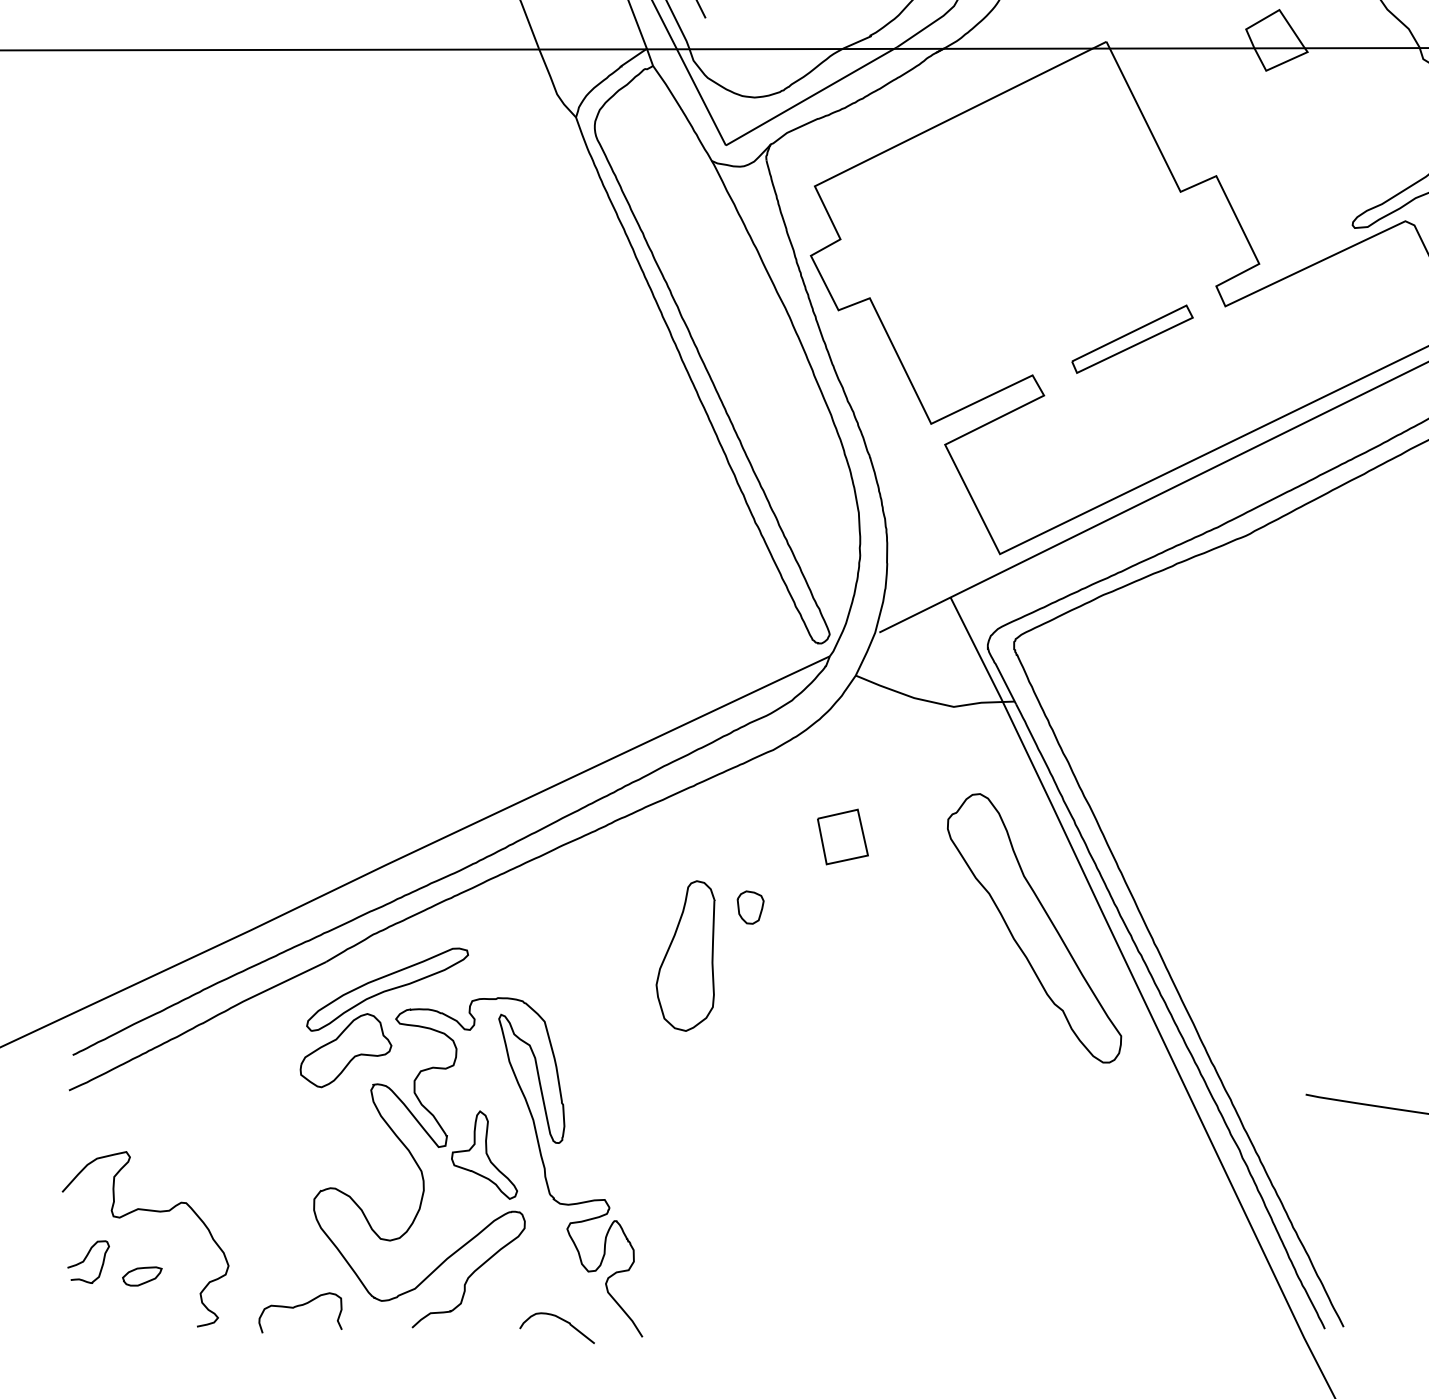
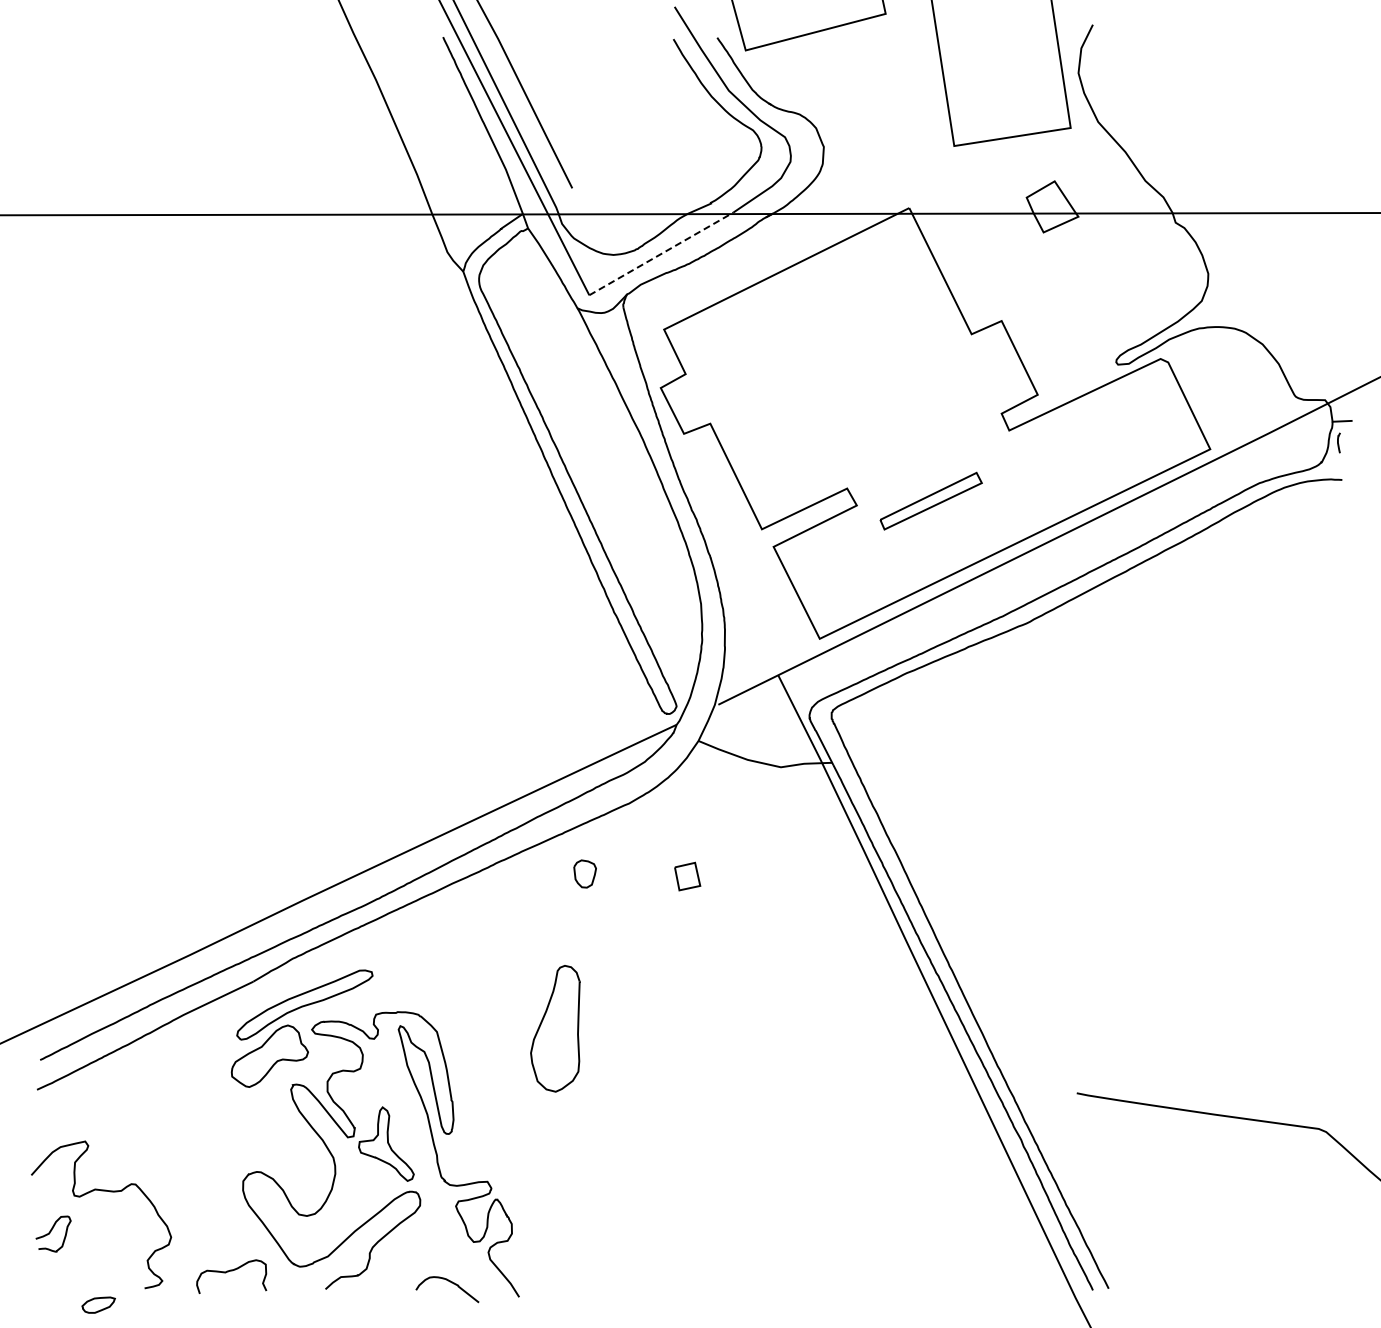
line: (811, 95) -> (661, 253), solid -> dashed
part: (1131, 338) -> (930, 500), moved
part: (842, 836) -> (687, 876), size x0.6
part: (749, 906) -> (584, 873), moved
part: (1034, 928) -> (848, 953), removed
part: (685, 955) -> (555, 1028), moved
part: (142, 1275) -> (98, 1304), moved

